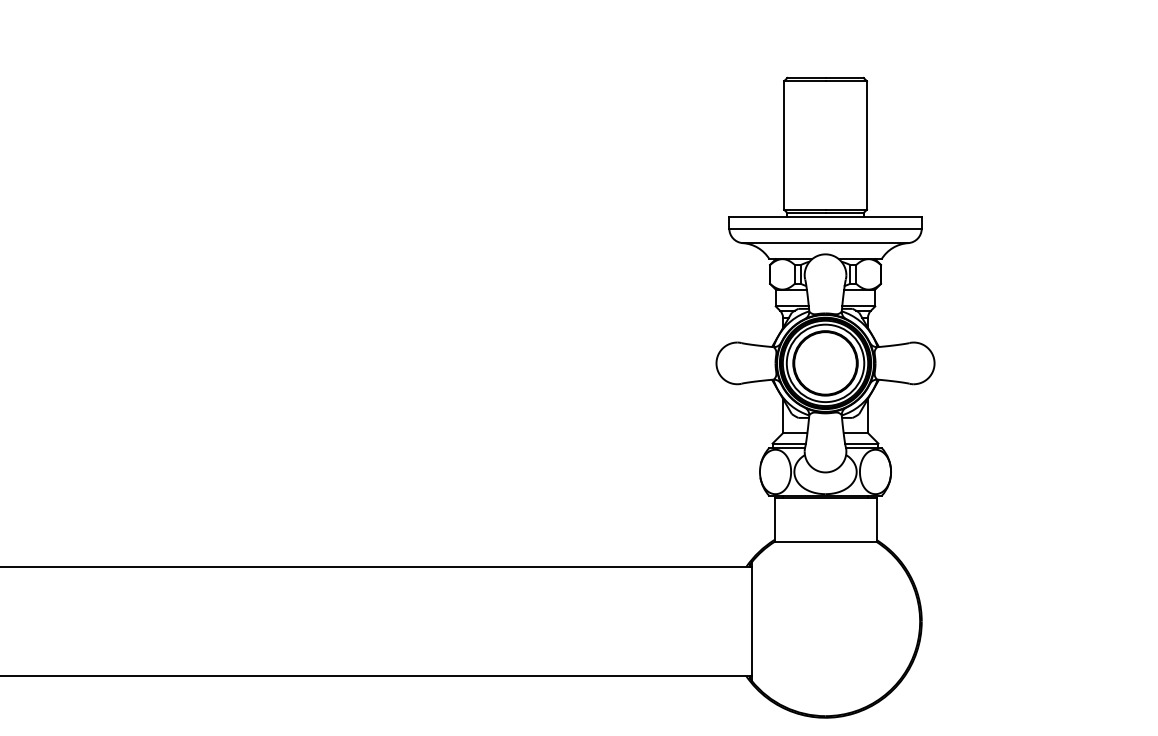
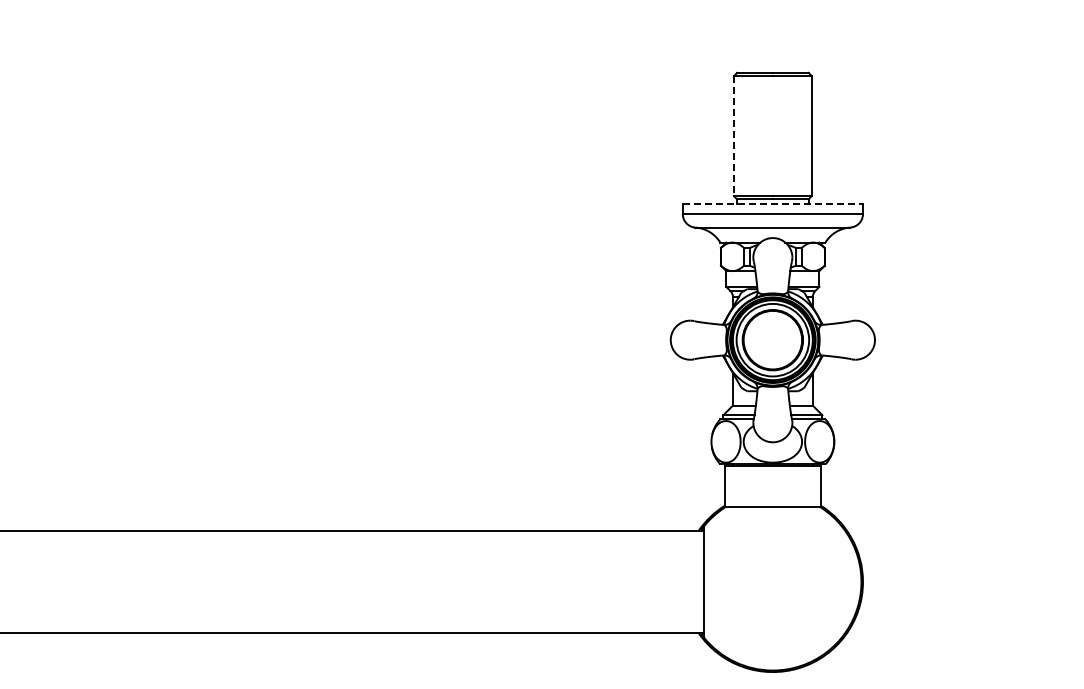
line: (784, 145) -> (734, 136), solid -> dashed
line: (826, 217) -> (773, 203), solid -> dashed

